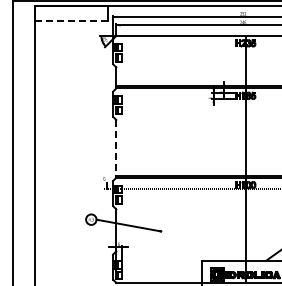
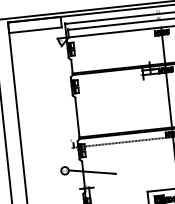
line: (71, 21) -> (35, 30), dashed -> solid
line: (116, 147) -> (77, 117), dashed -> solid

